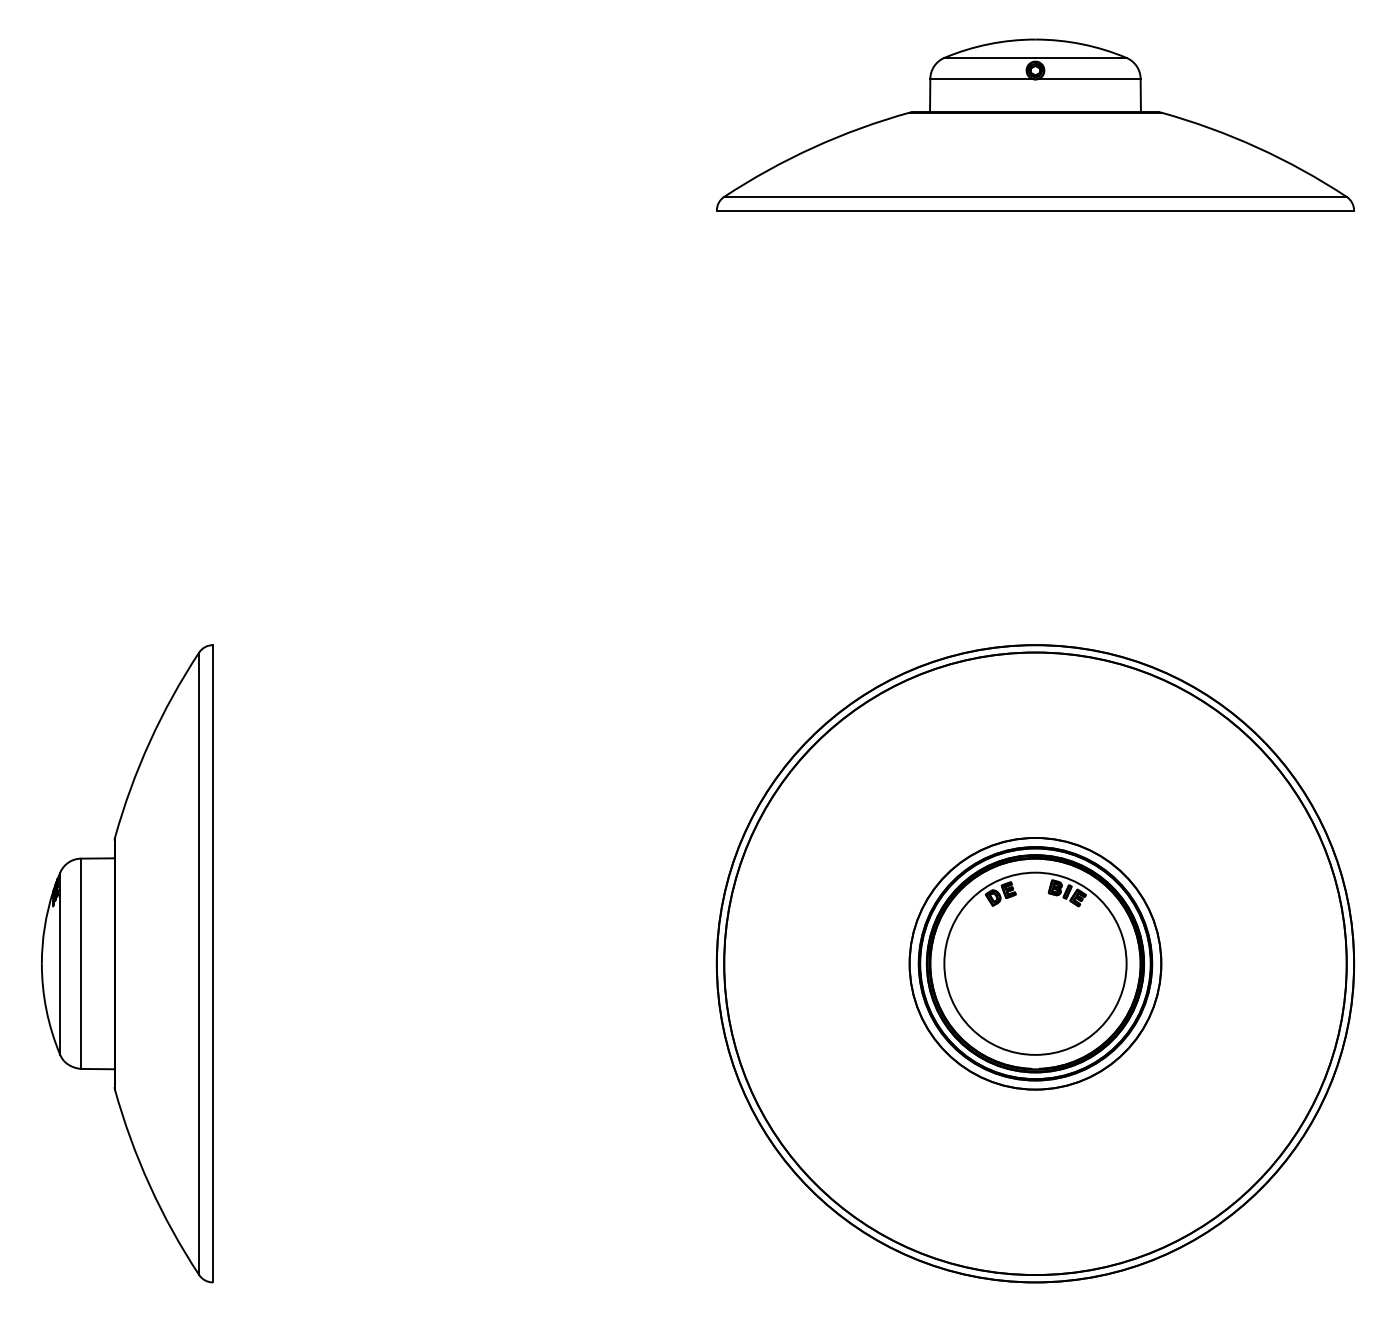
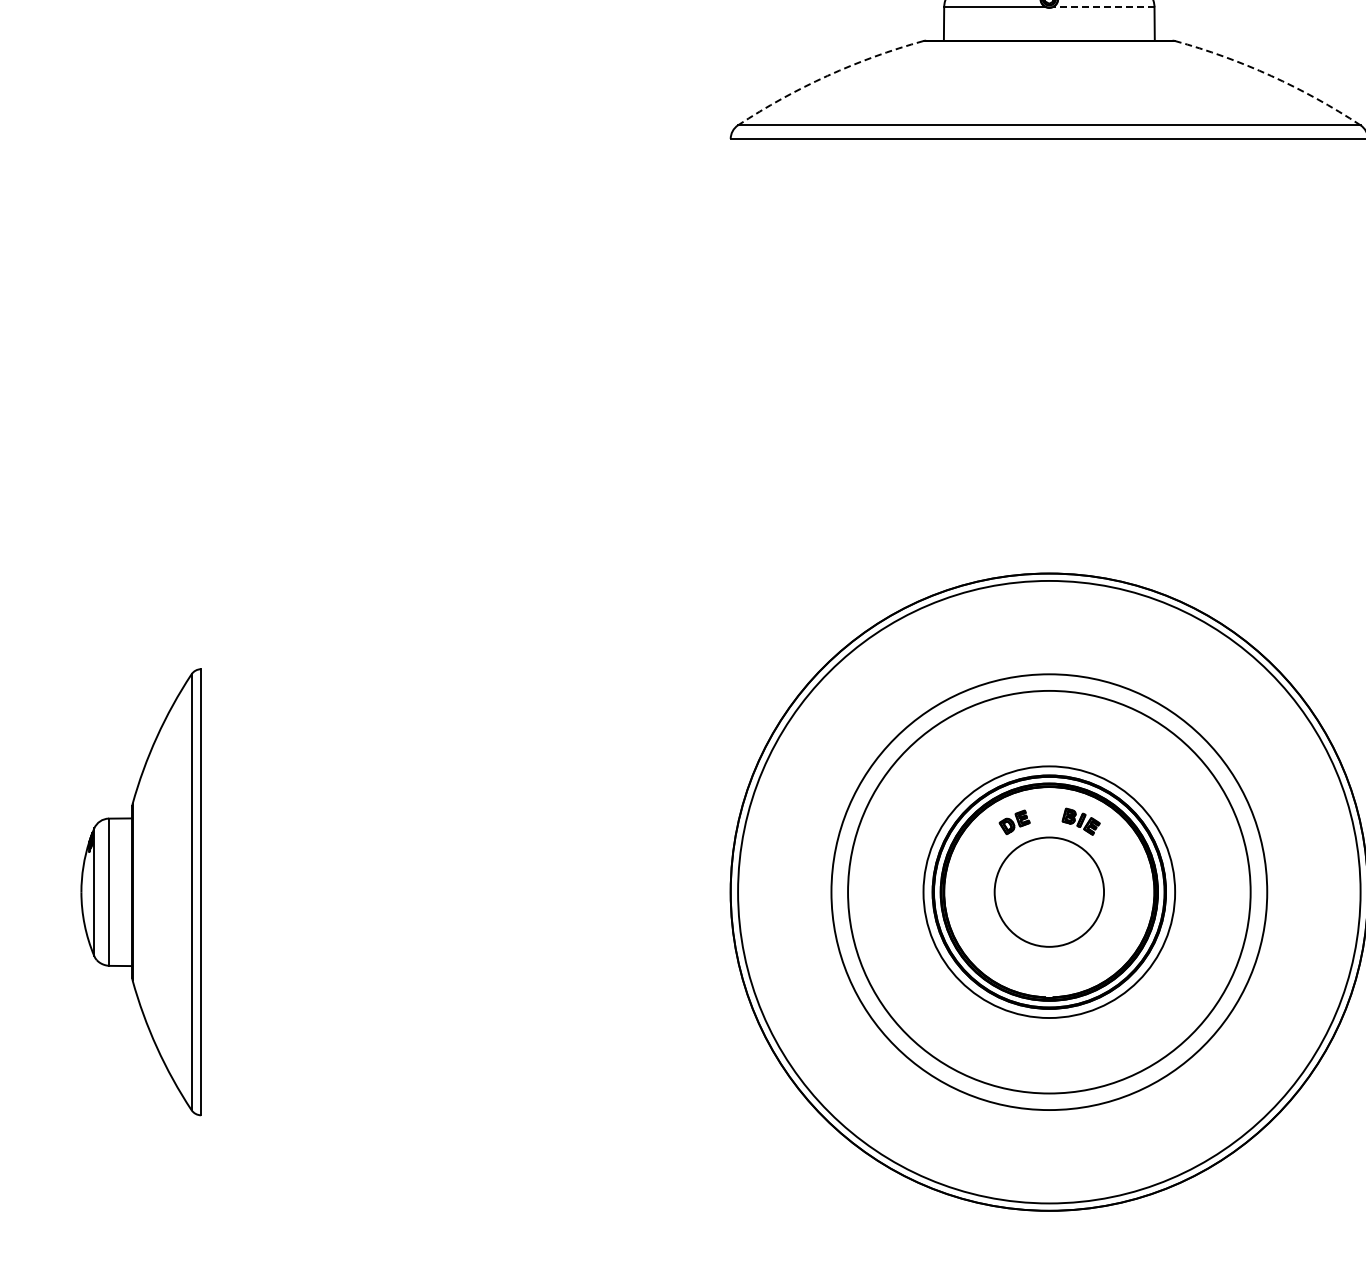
line: (1089, 78) -> (1103, 6), solid -> dashed
arc: (813, 147) -> (827, 75), solid -> dashed
arc: (1257, 147) -> (1271, 75), solid -> dashed
part: (127, 963) -> (141, 891), size x0.7
circle: (1035, 963) -> (1049, 891), size x0.6
circle: (1035, 963) -> (1049, 891), size x0.7
circle: (1035, 963) -> (1049, 891), size x1.6

